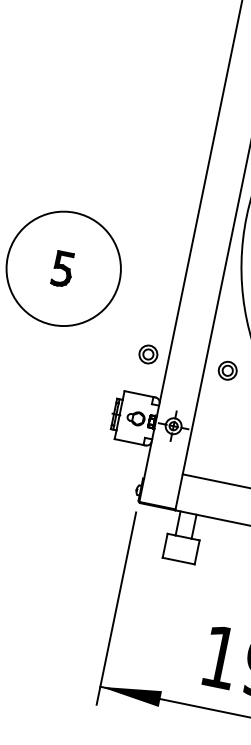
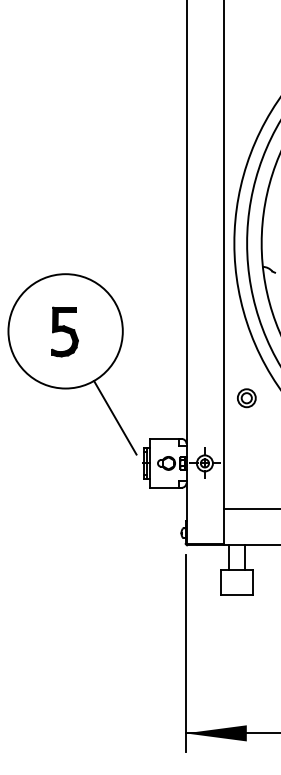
part: (62, 268) -> (64, 331), size x1.43
part: (148, 354) -> (165, 398), removed
line: (95, 363) -> (115, 417), added

